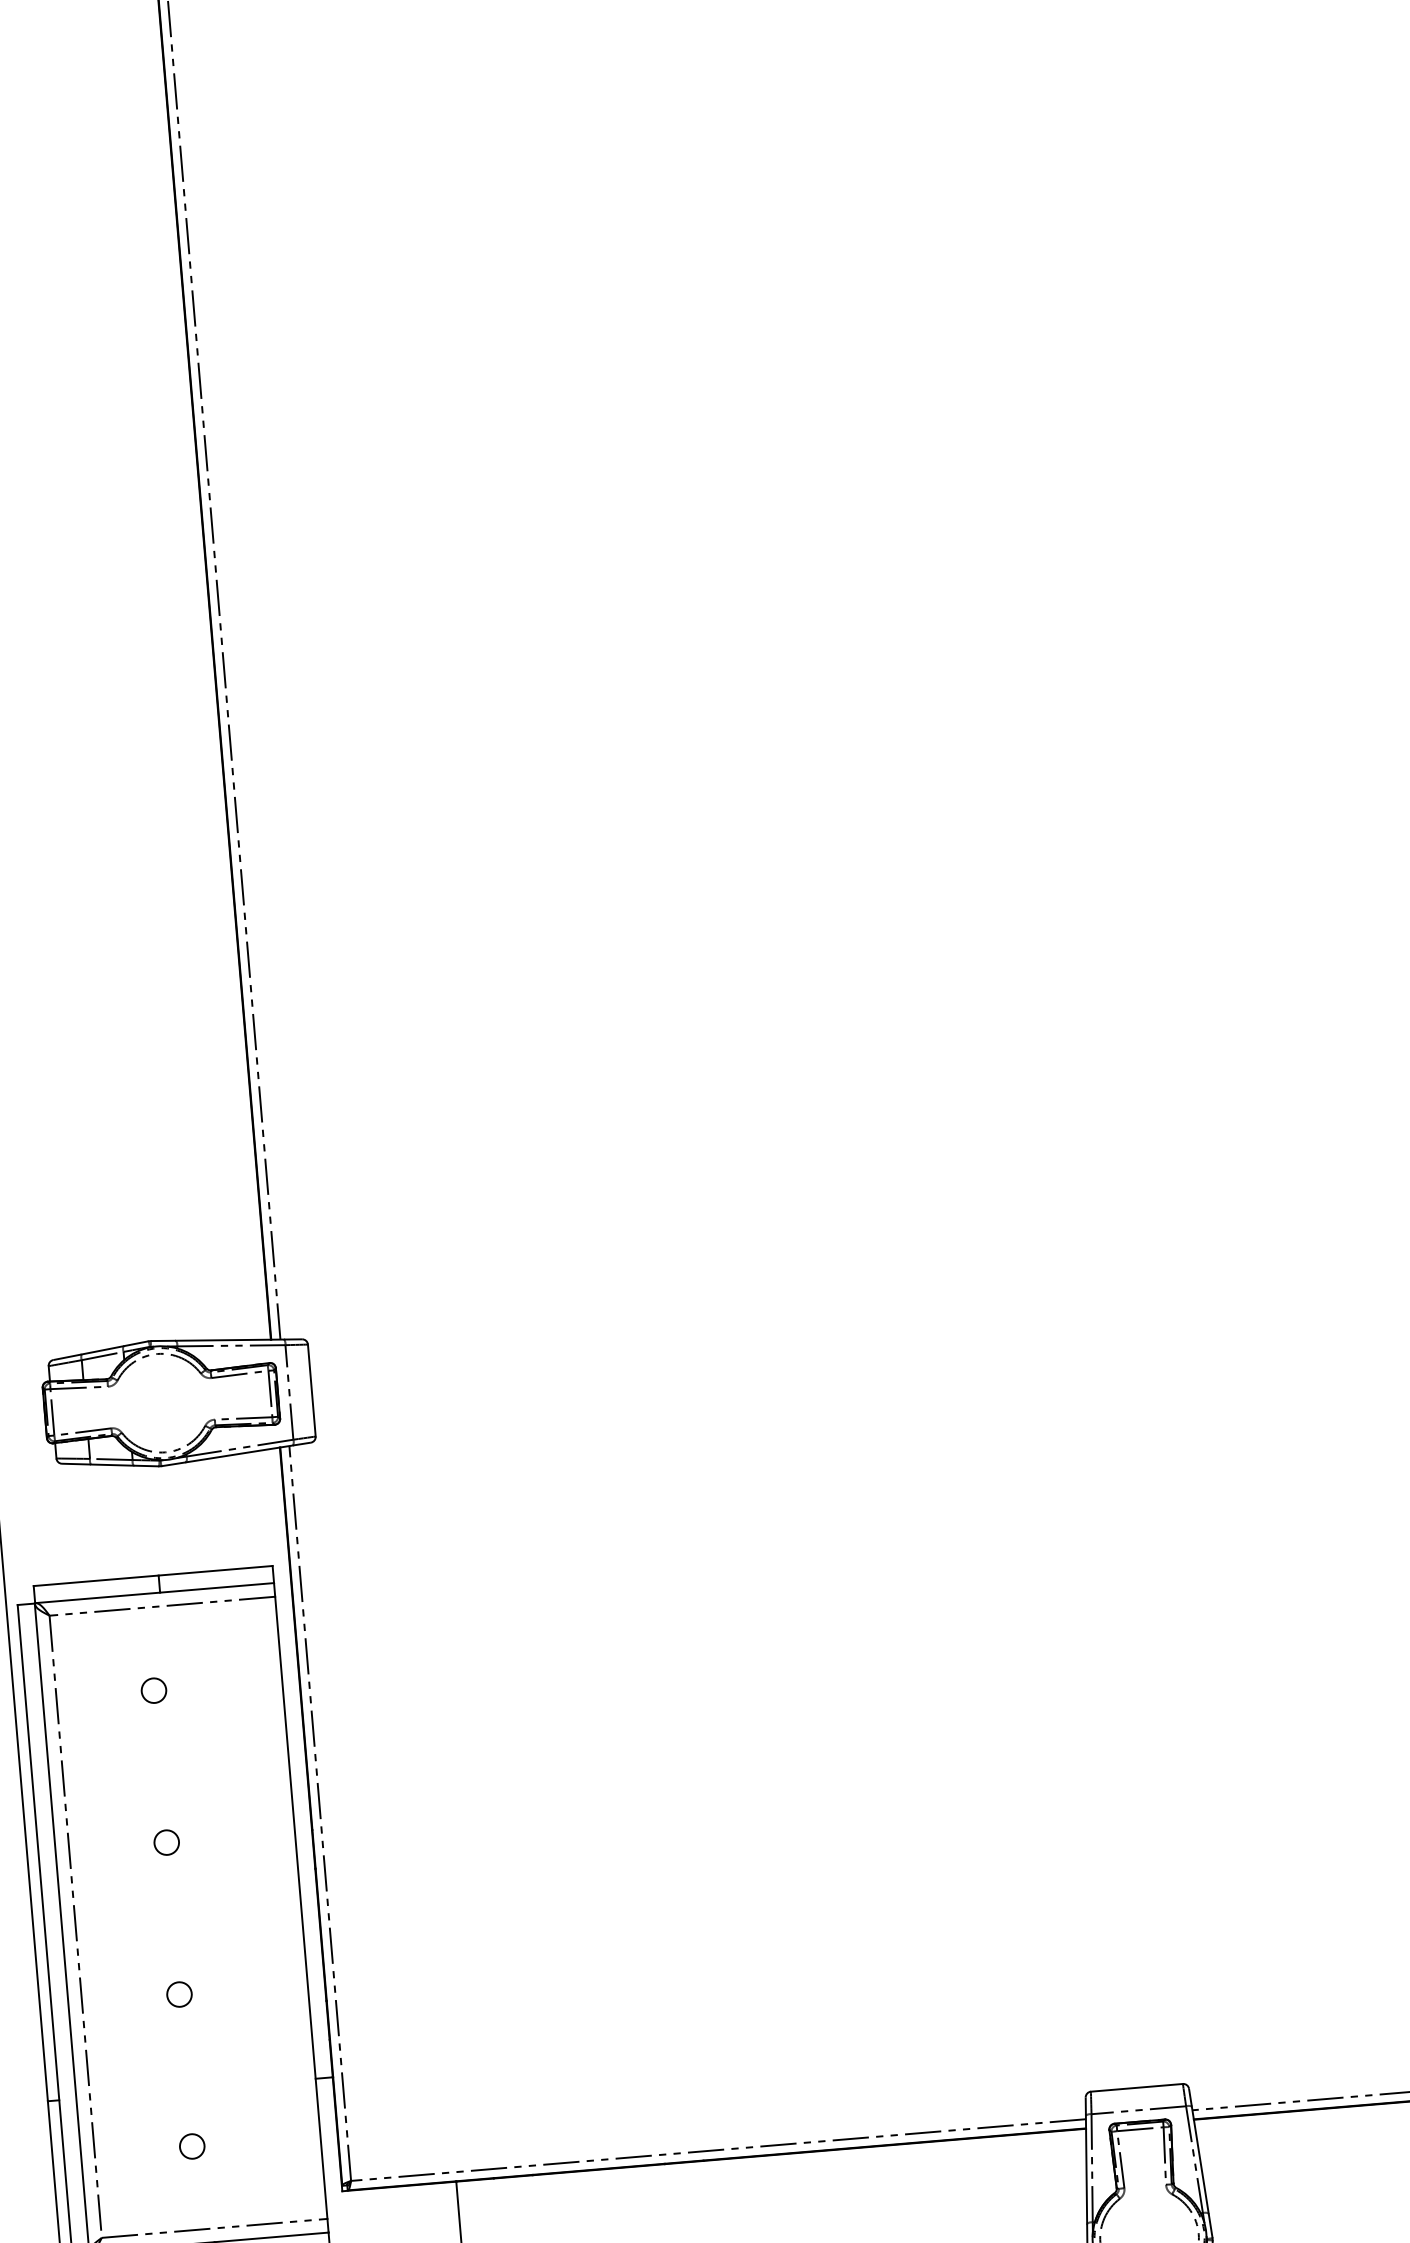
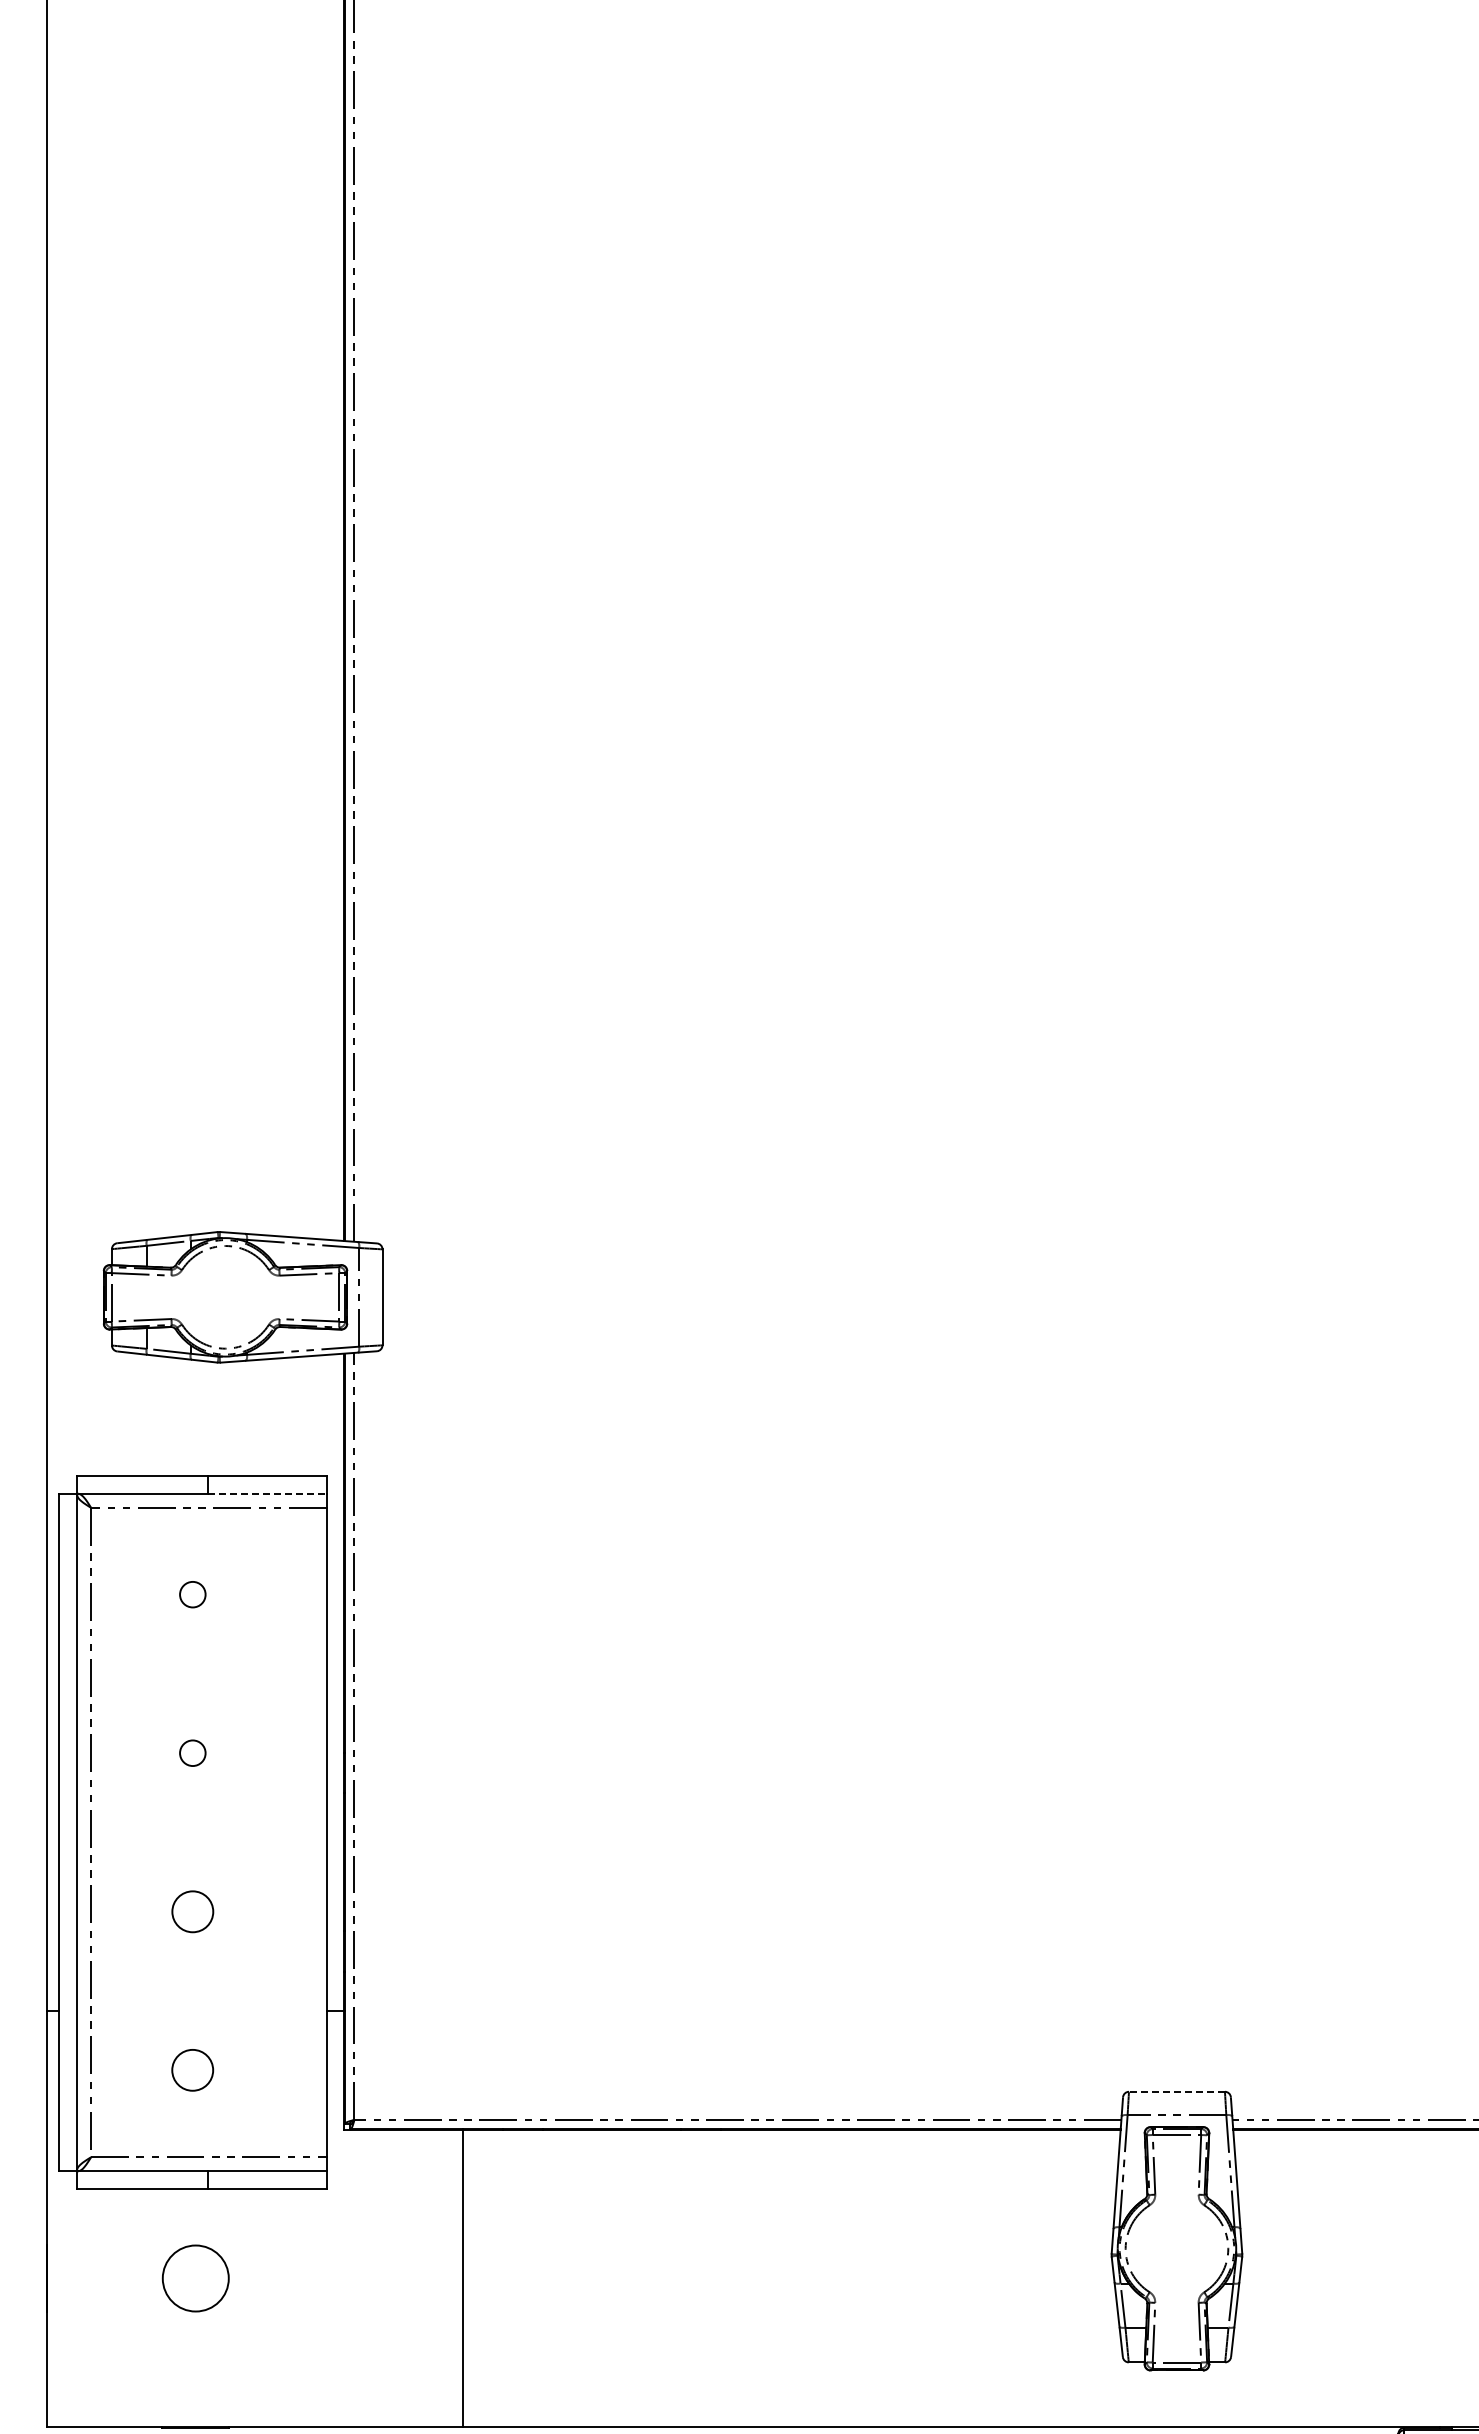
line: (217, 1587) -> (267, 1493), solid -> dashed
circle: (179, 1994) -> (192, 1911), size x1.6
line: (1136, 2087) -> (1176, 2091), solid -> dashed
circle: (191, 2146) -> (192, 2070), size x1.6

